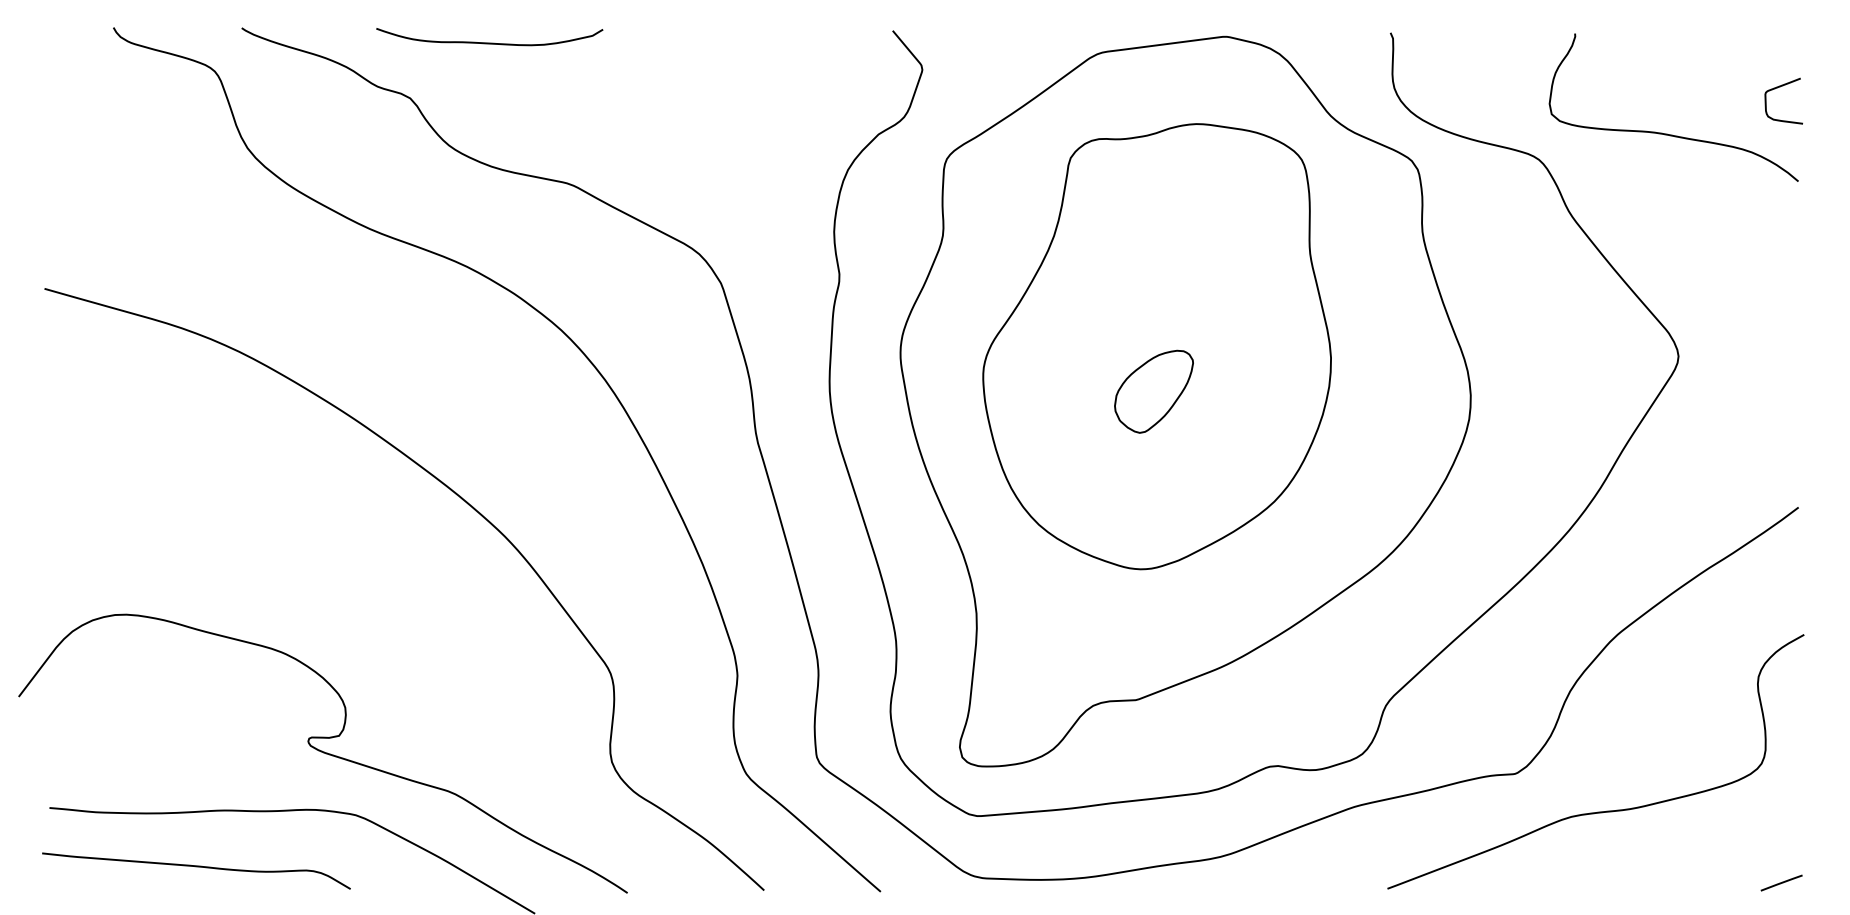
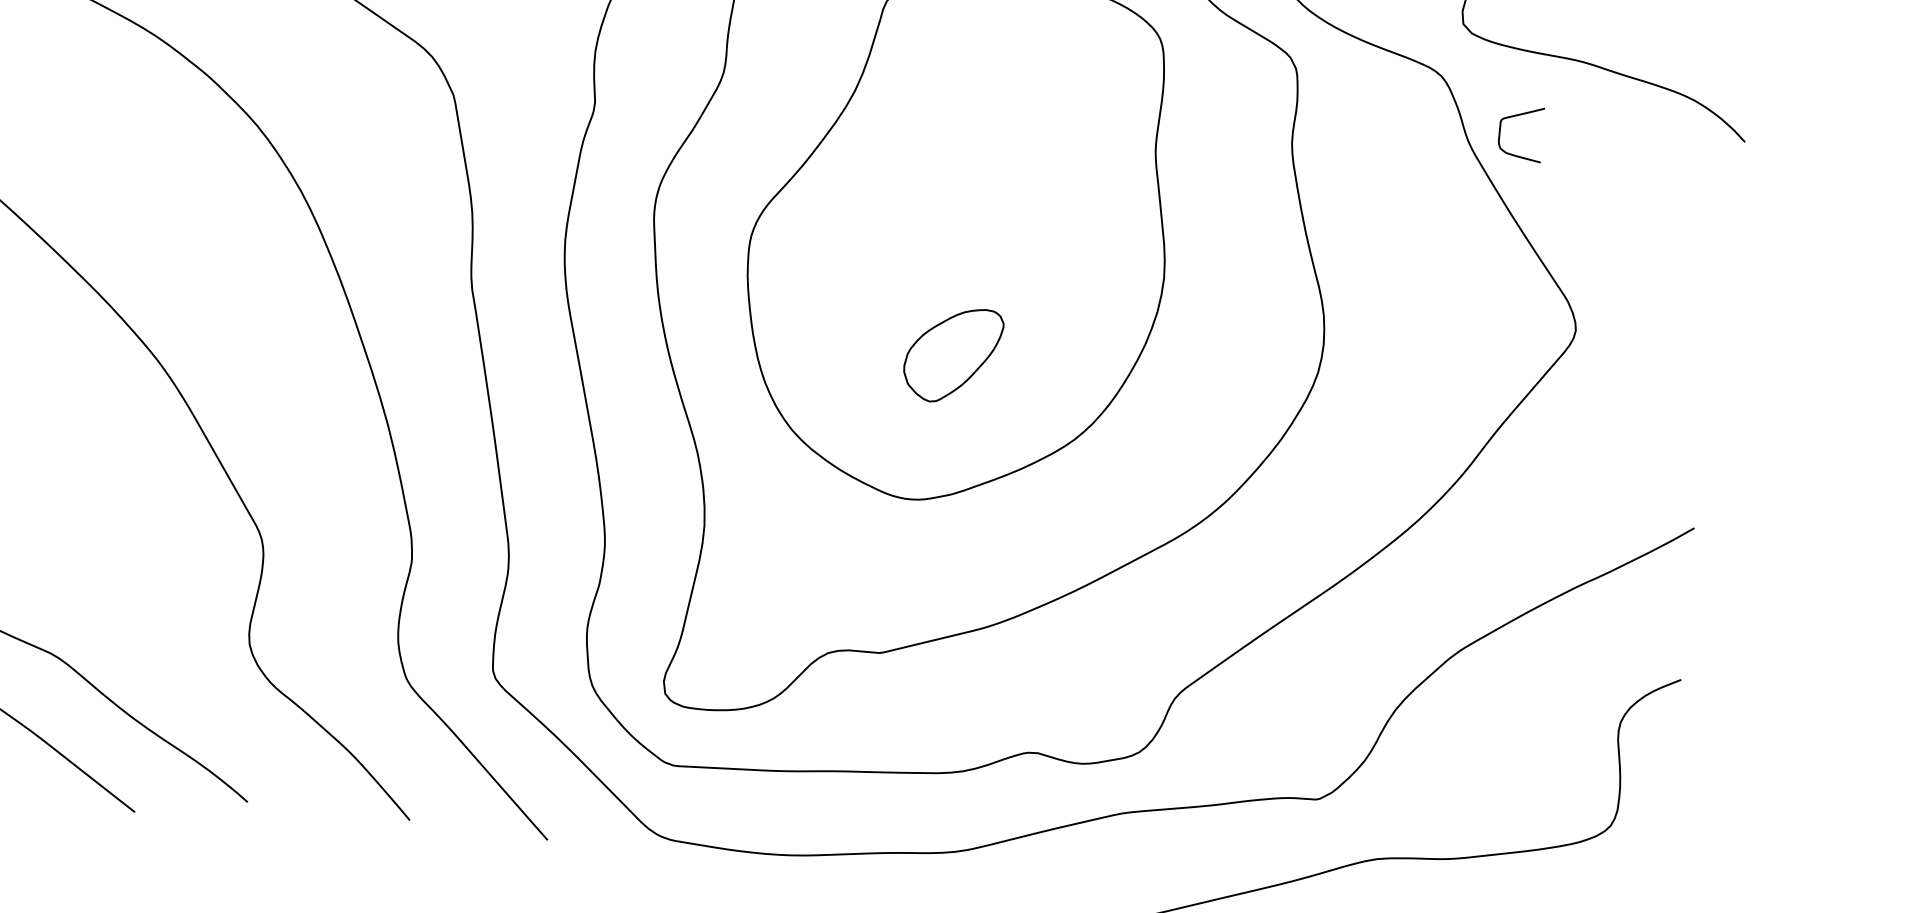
curve: (1780, 87) -> (1519, 116), moved
part: (1153, 391) -> (952, 354), moved

